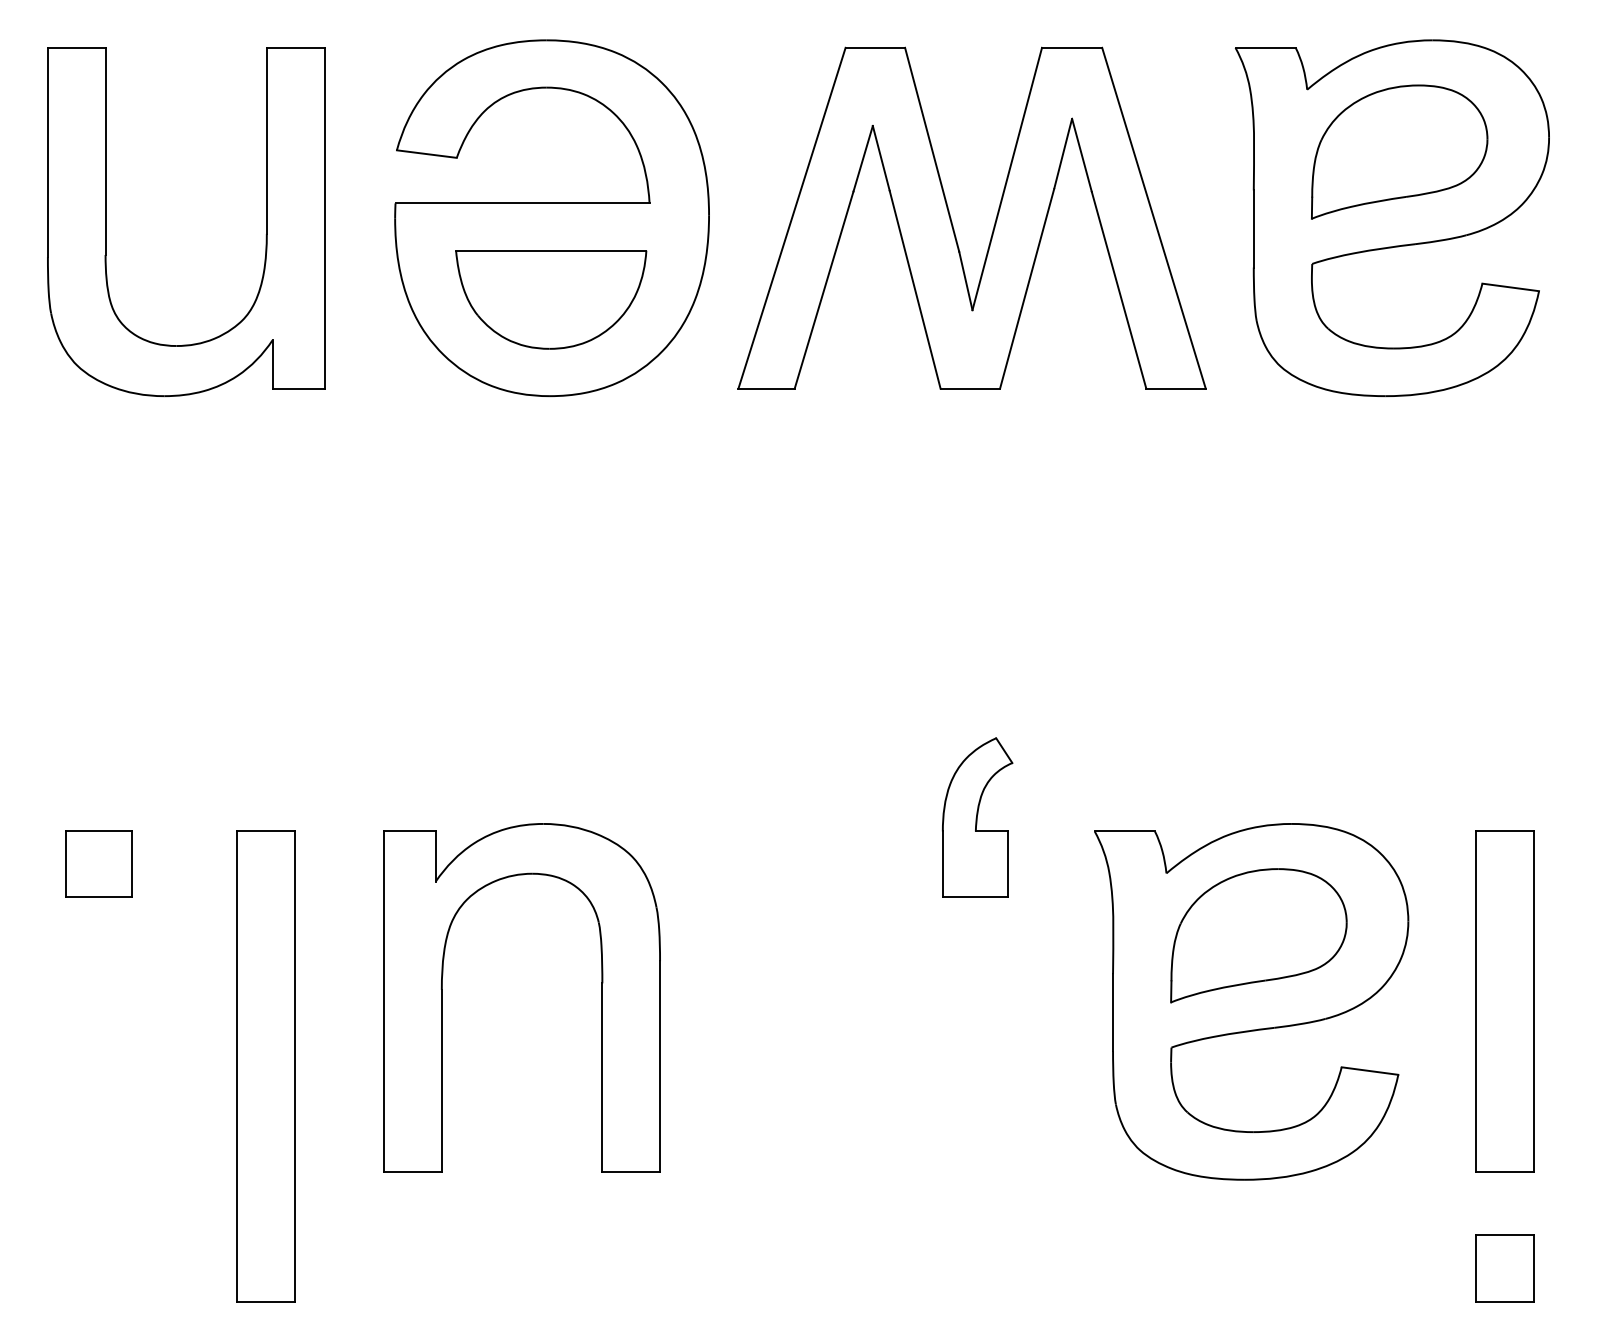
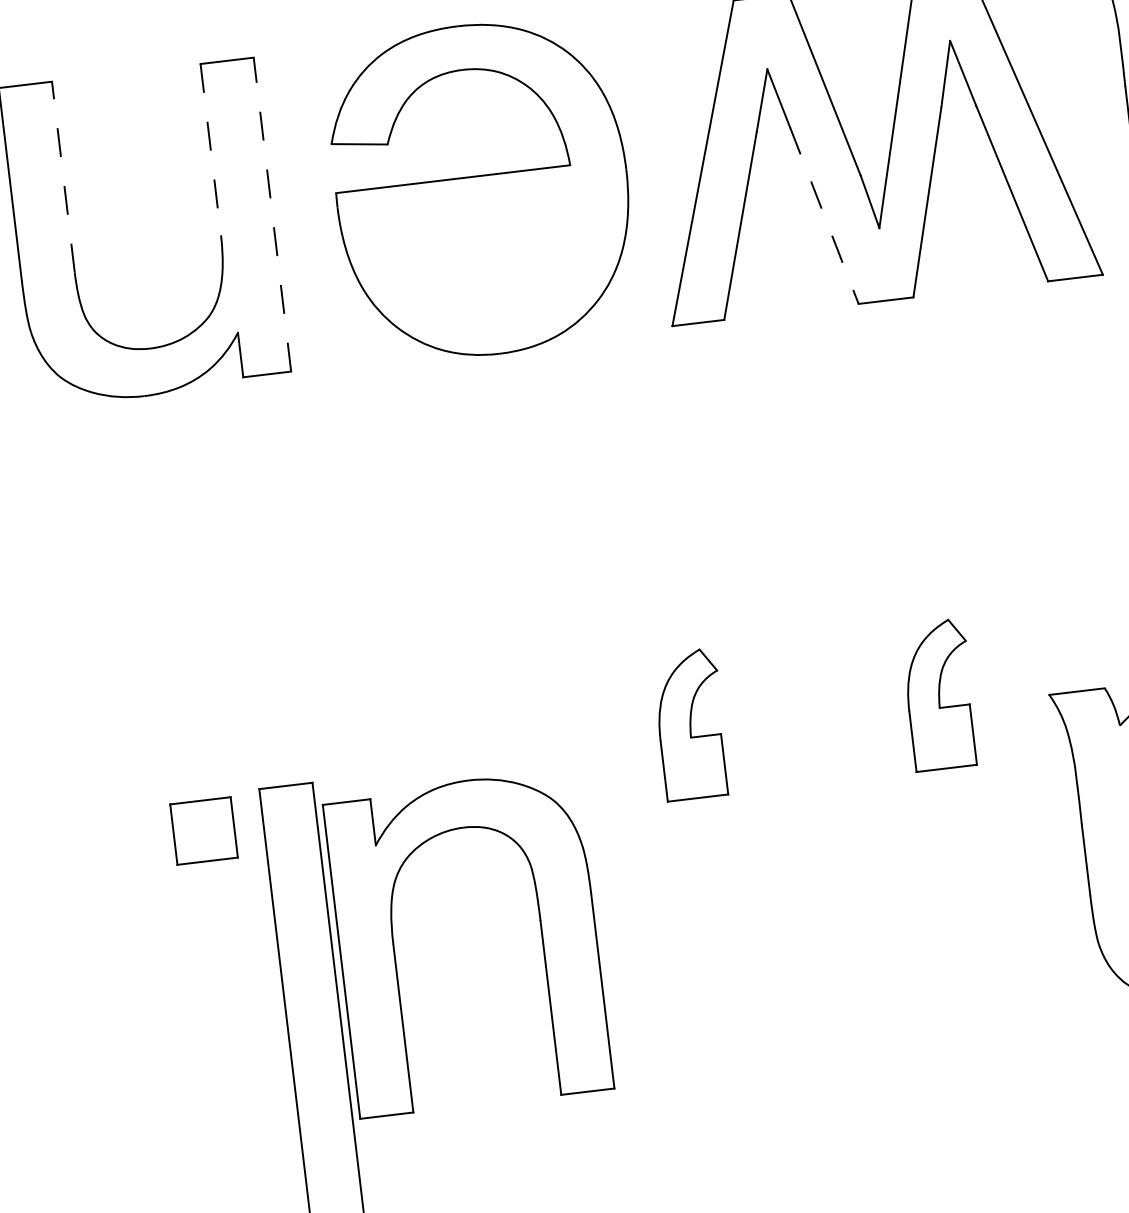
line: (266, 140) -> (210, 149), solid -> dashed
line: (105, 151) -> (63, 177), solid -> dashed
line: (324, 217) -> (272, 213), solid -> dashed
line: (915, 290) -> (824, 216), solid -> dashed
part: (551, 299) -> (490, 264), removed
part: (707, 817) -> (691, 724), added
part: (98, 863) -> (203, 830), moved
part: (442, 997) -> (394, 951), moved

